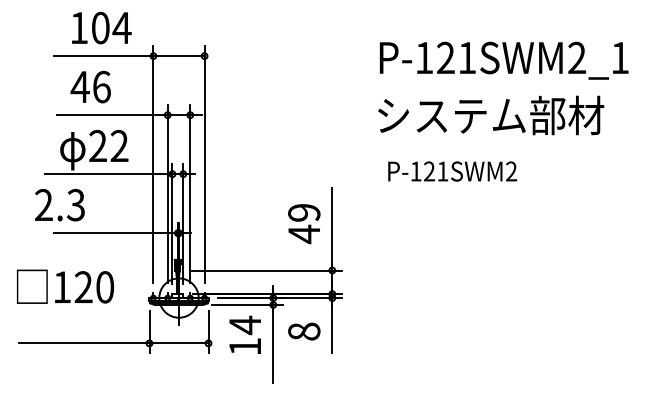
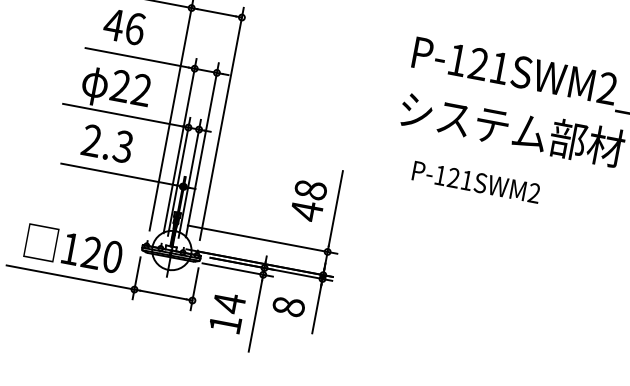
text: (452, 171) -> (476, 182), moved
text: (59, 205) -> (107, 144), moved
text: (304, 212) -> (311, 189), 49 -> 48
text: (65, 286) -> (74, 248), moved
text: (244, 334) -> (226, 312), moved

